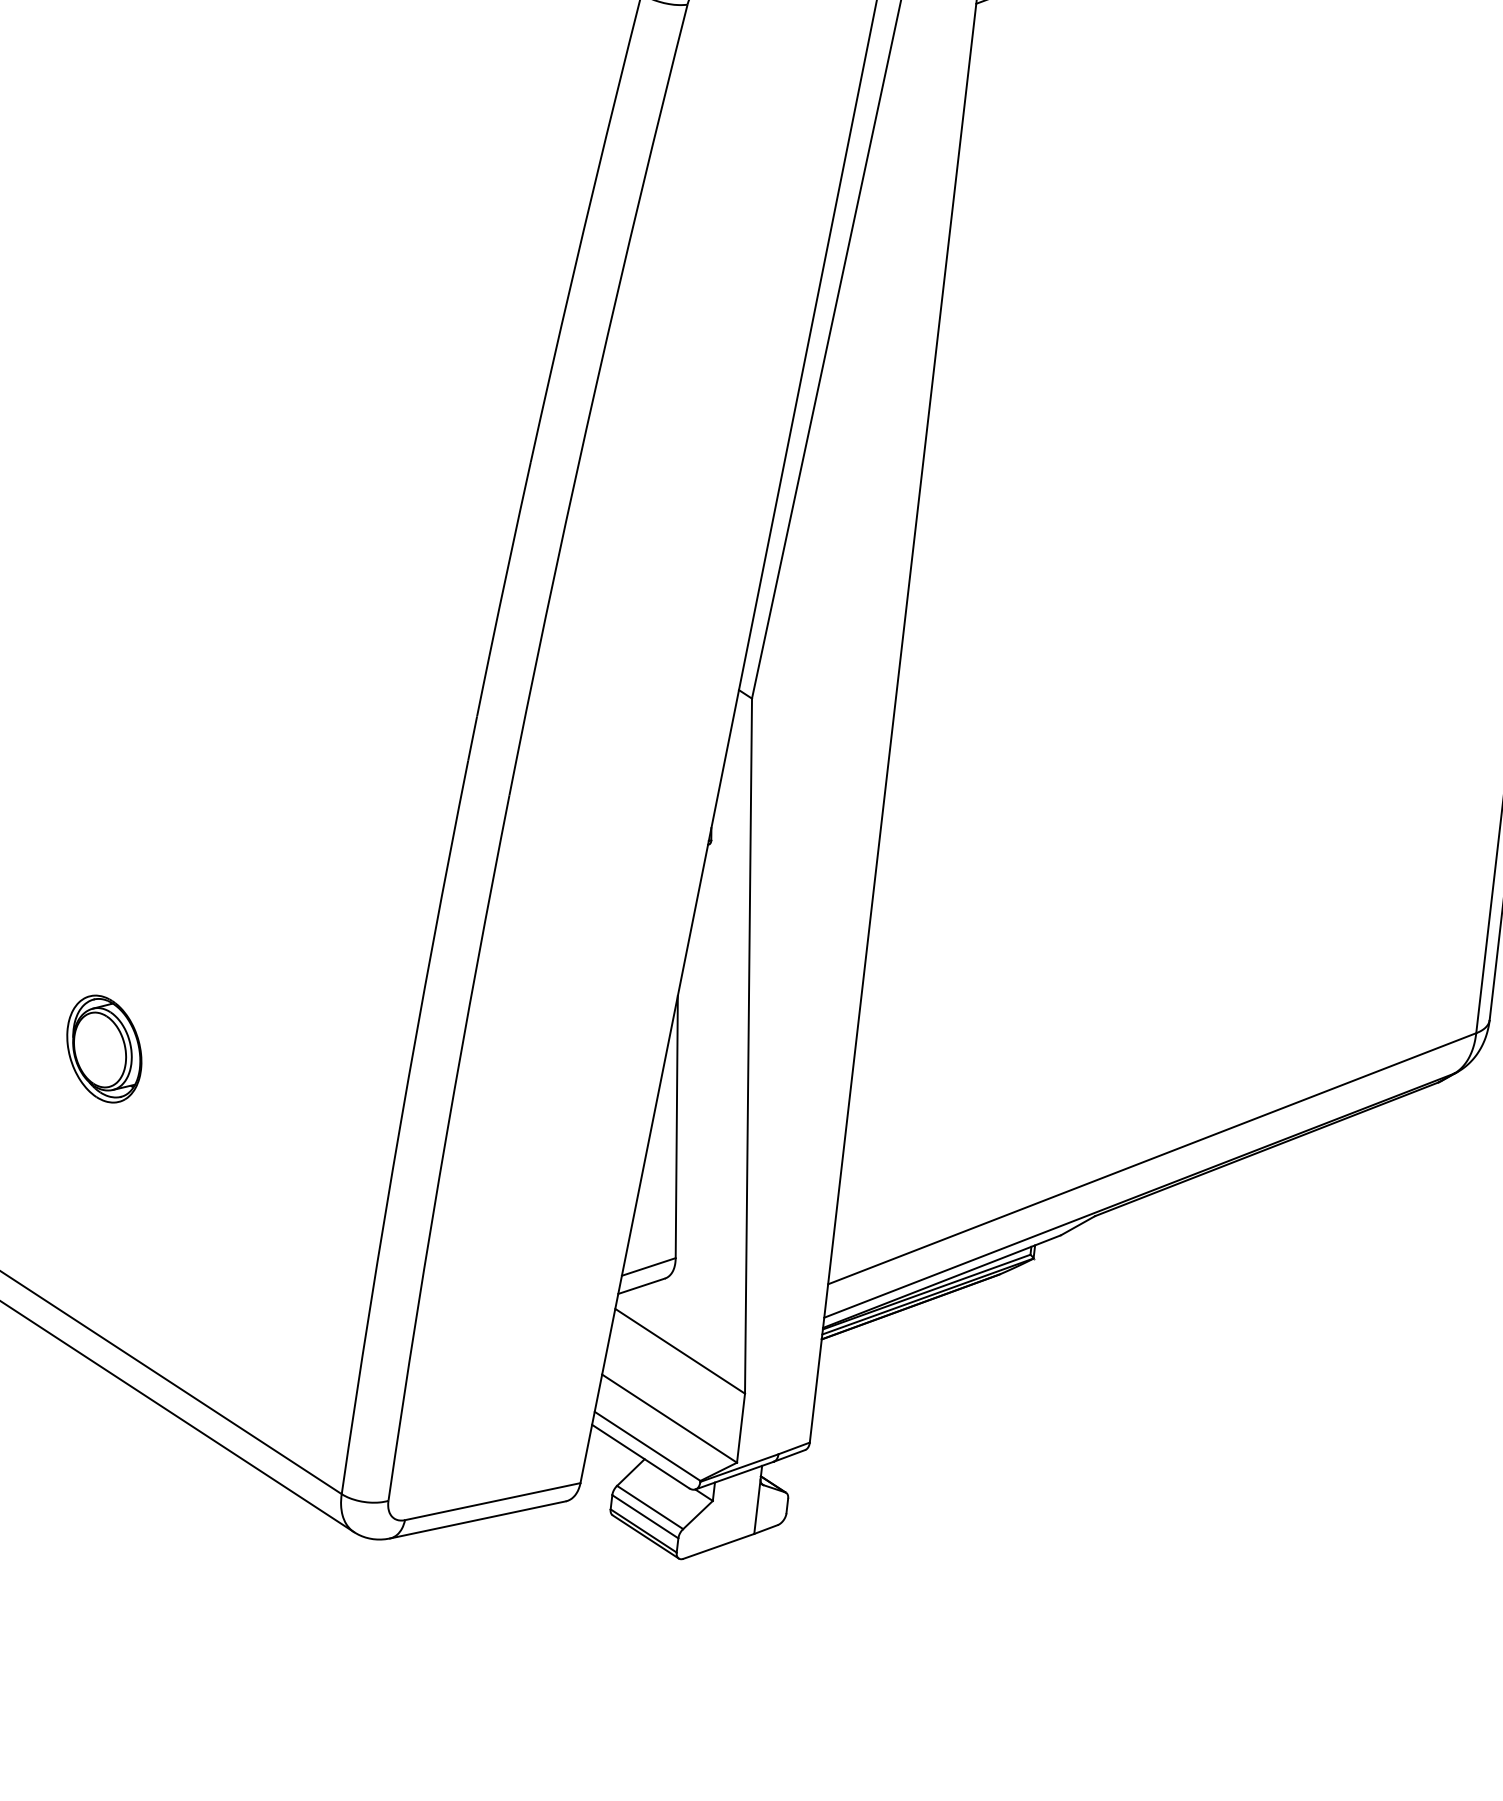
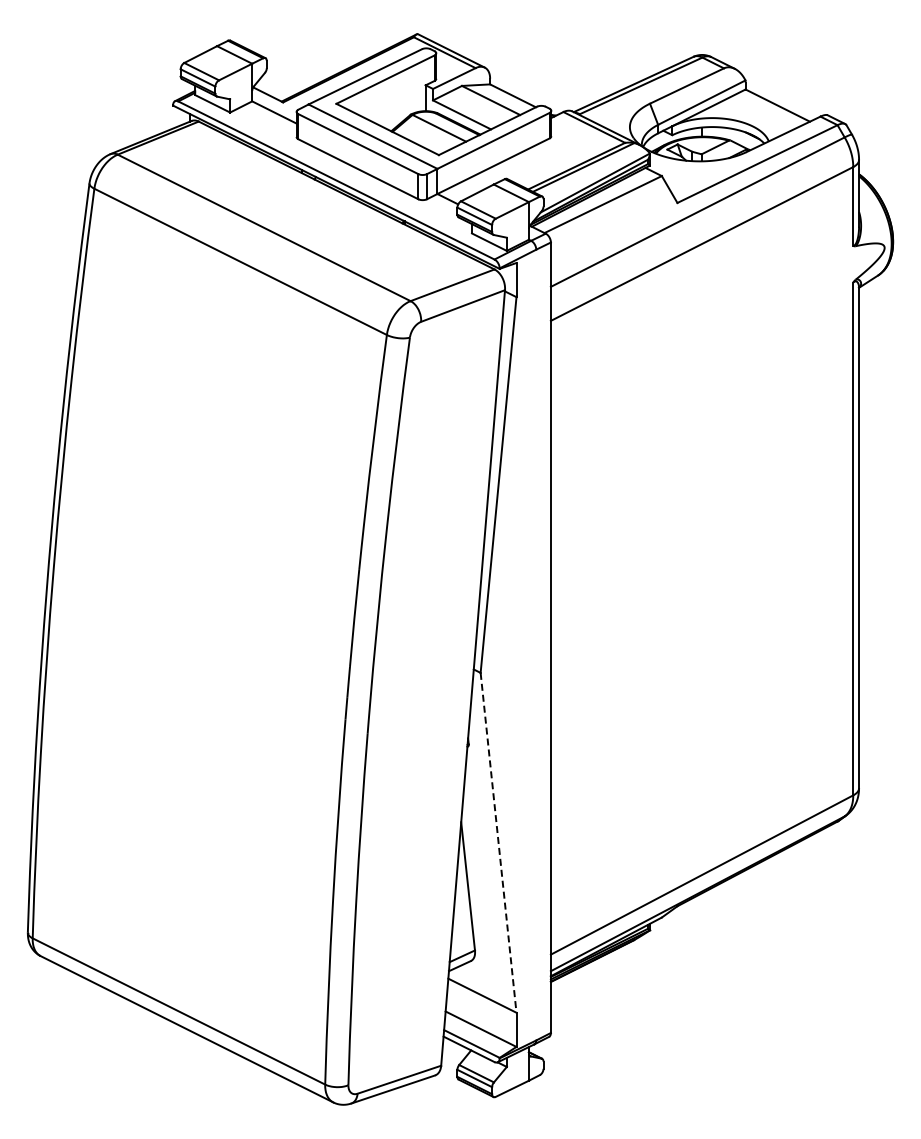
line: (748, 1045) -> (498, 842), solid -> dashed
part: (105, 1048) -> (184, 880), removed

